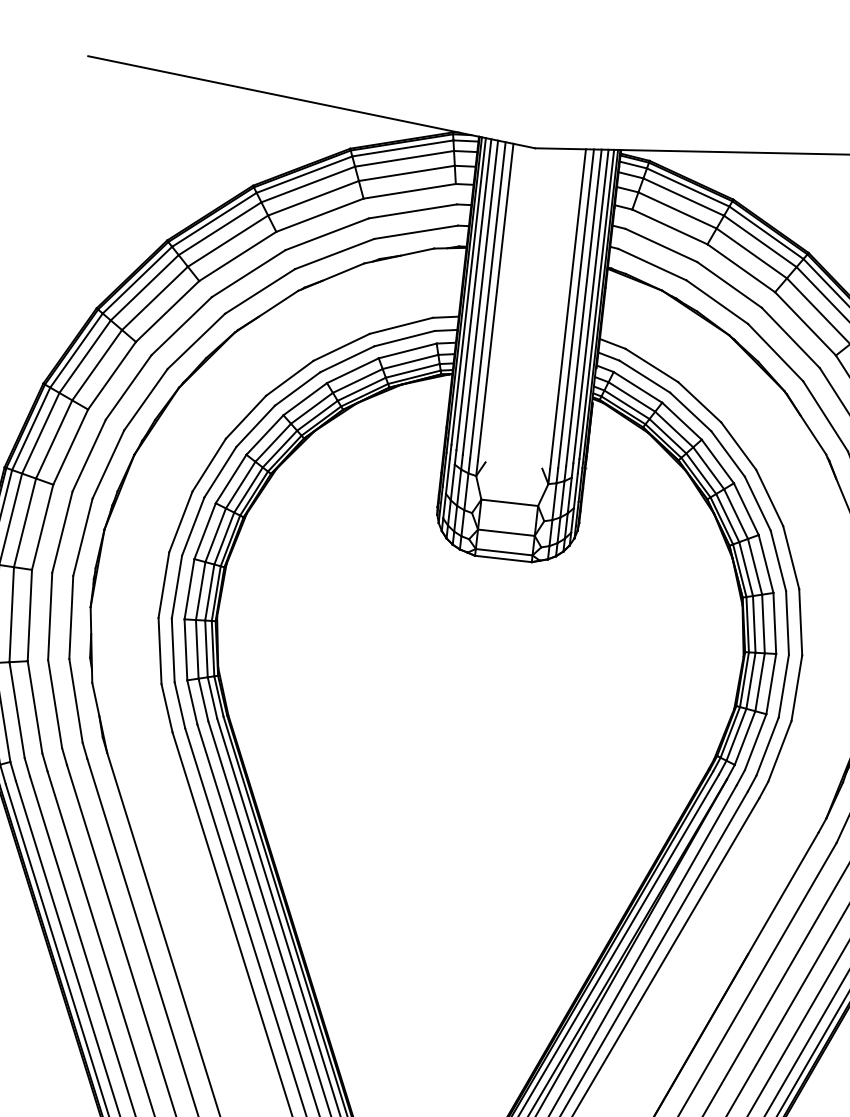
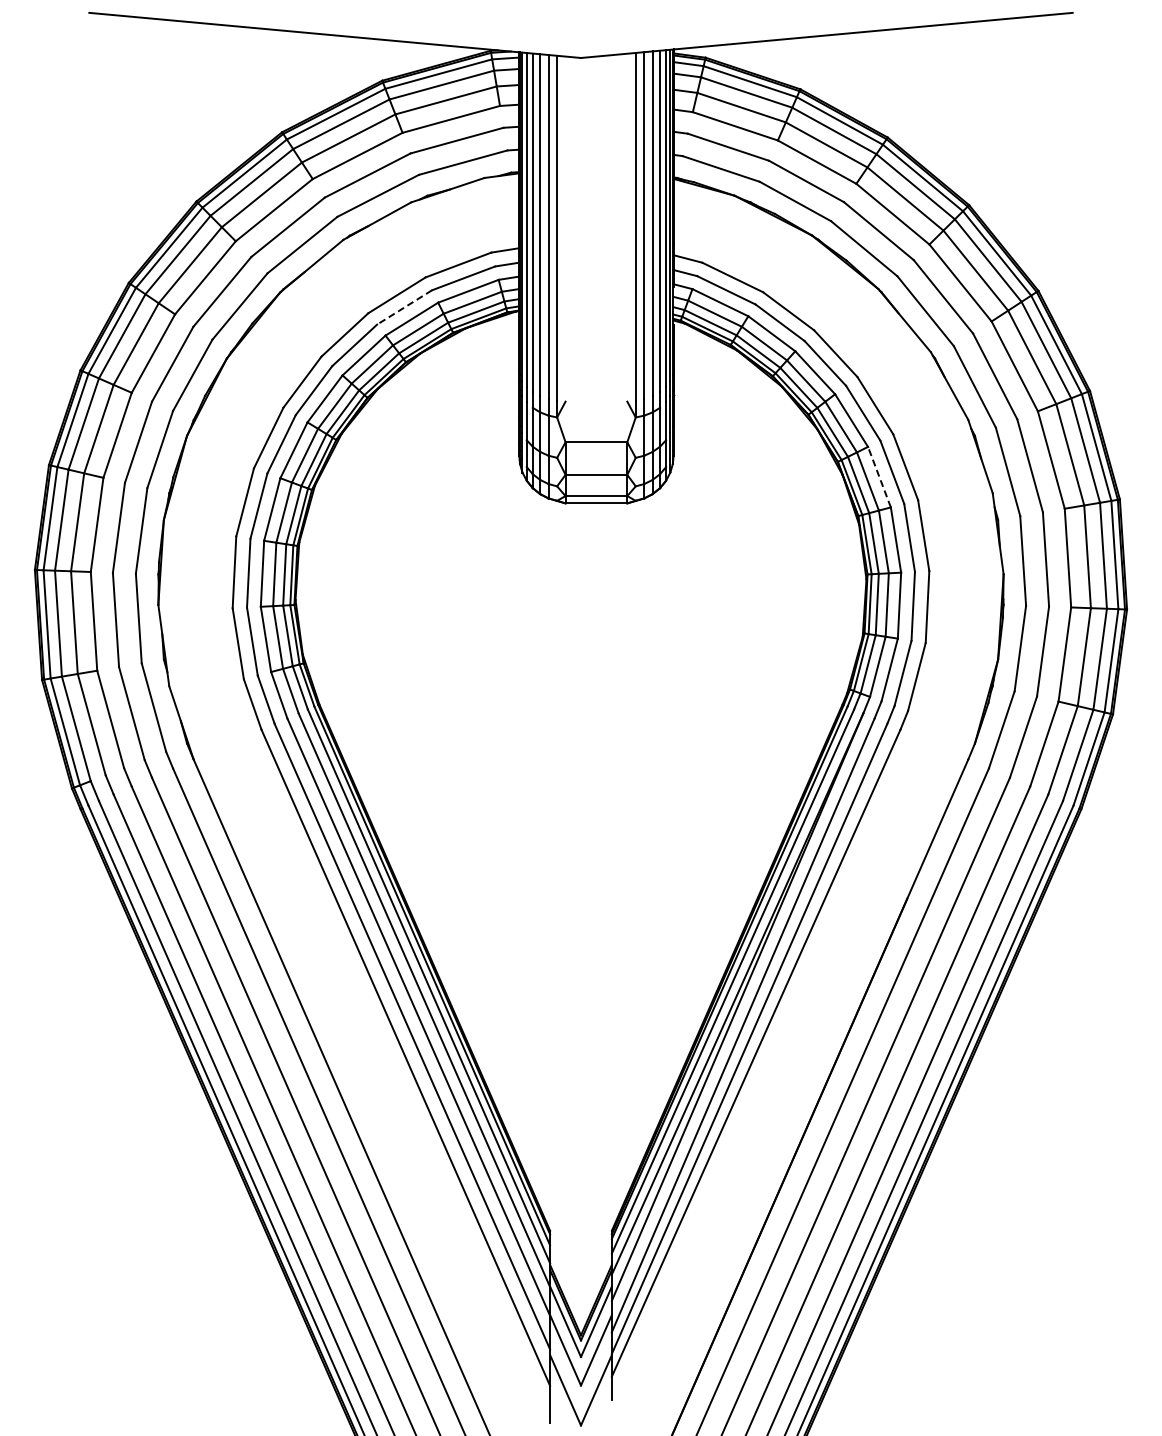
line: (347, 359) -> (404, 307), solid -> dashed
line: (766, 563) -> (879, 476), solid -> dashed

